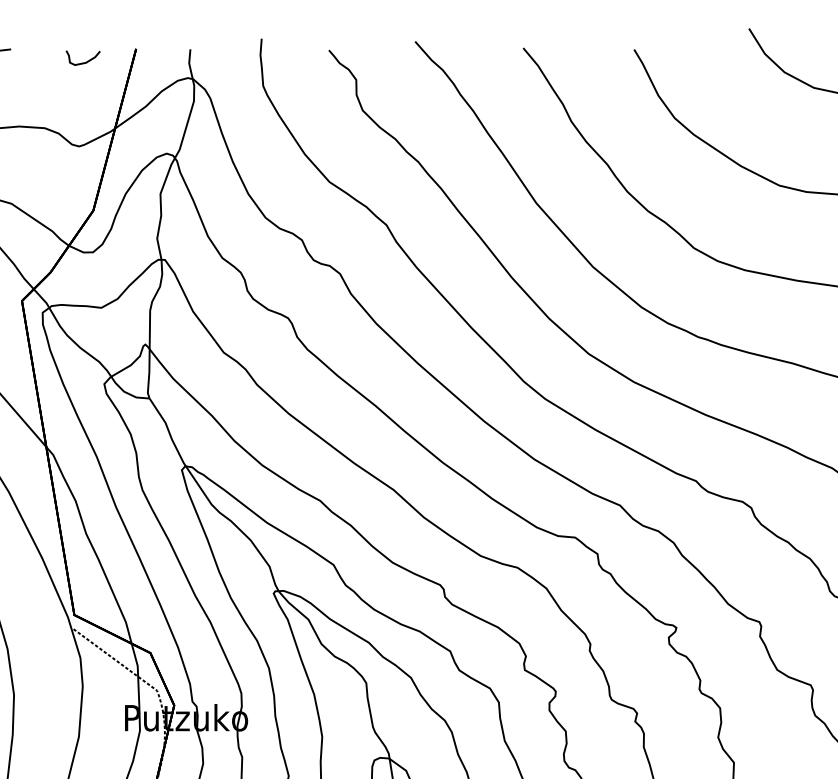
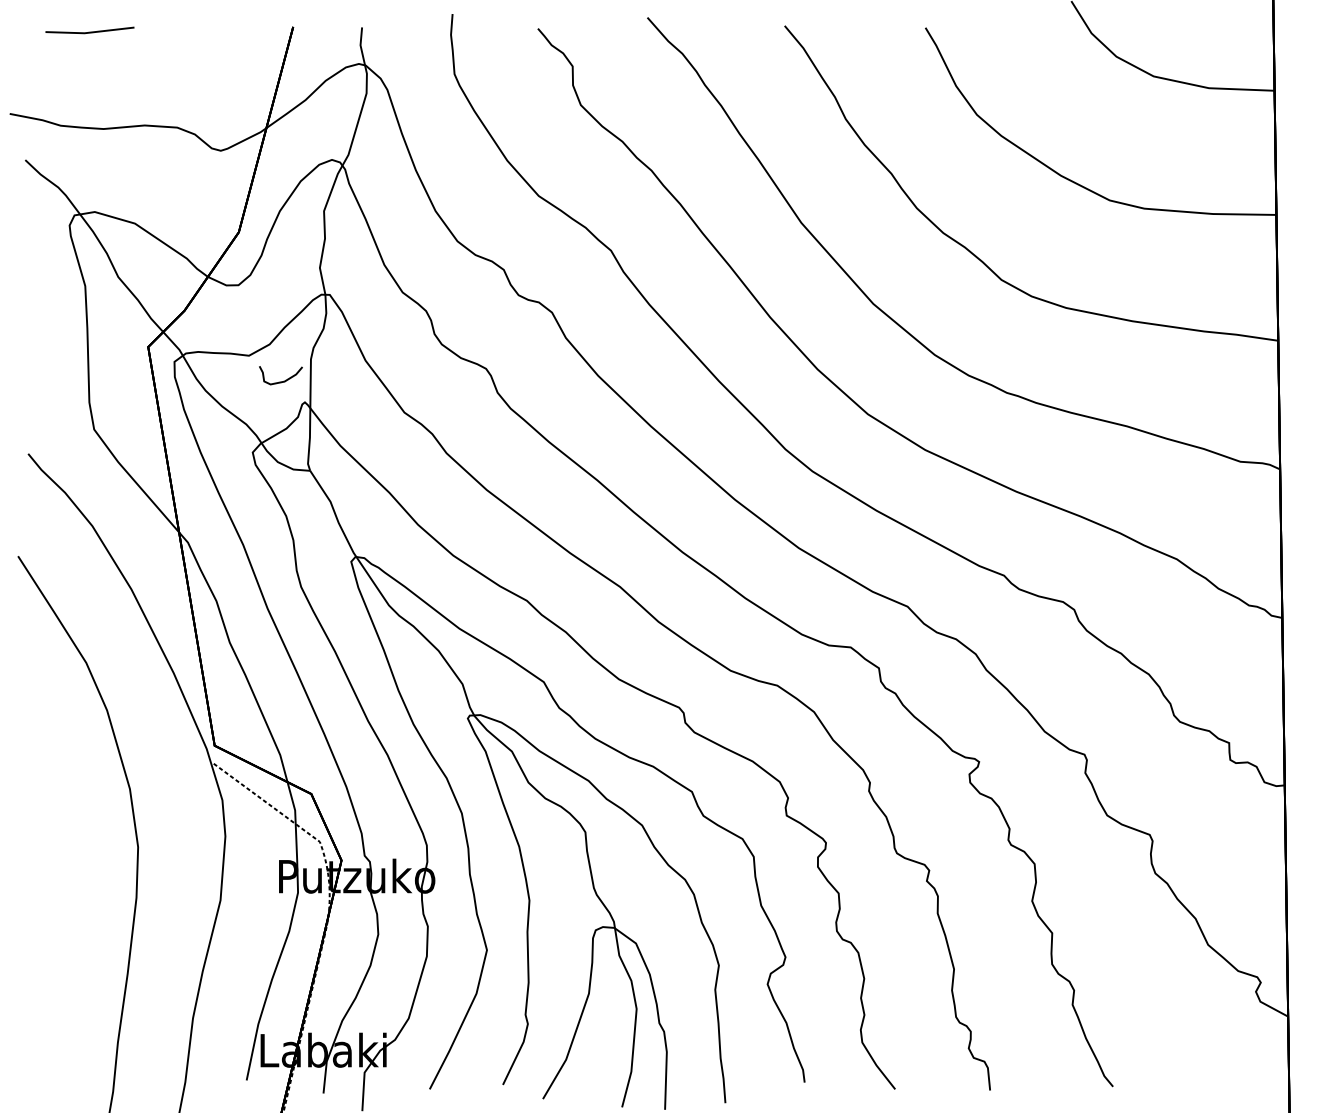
curve: (85, 61) -> (283, 380), moved

